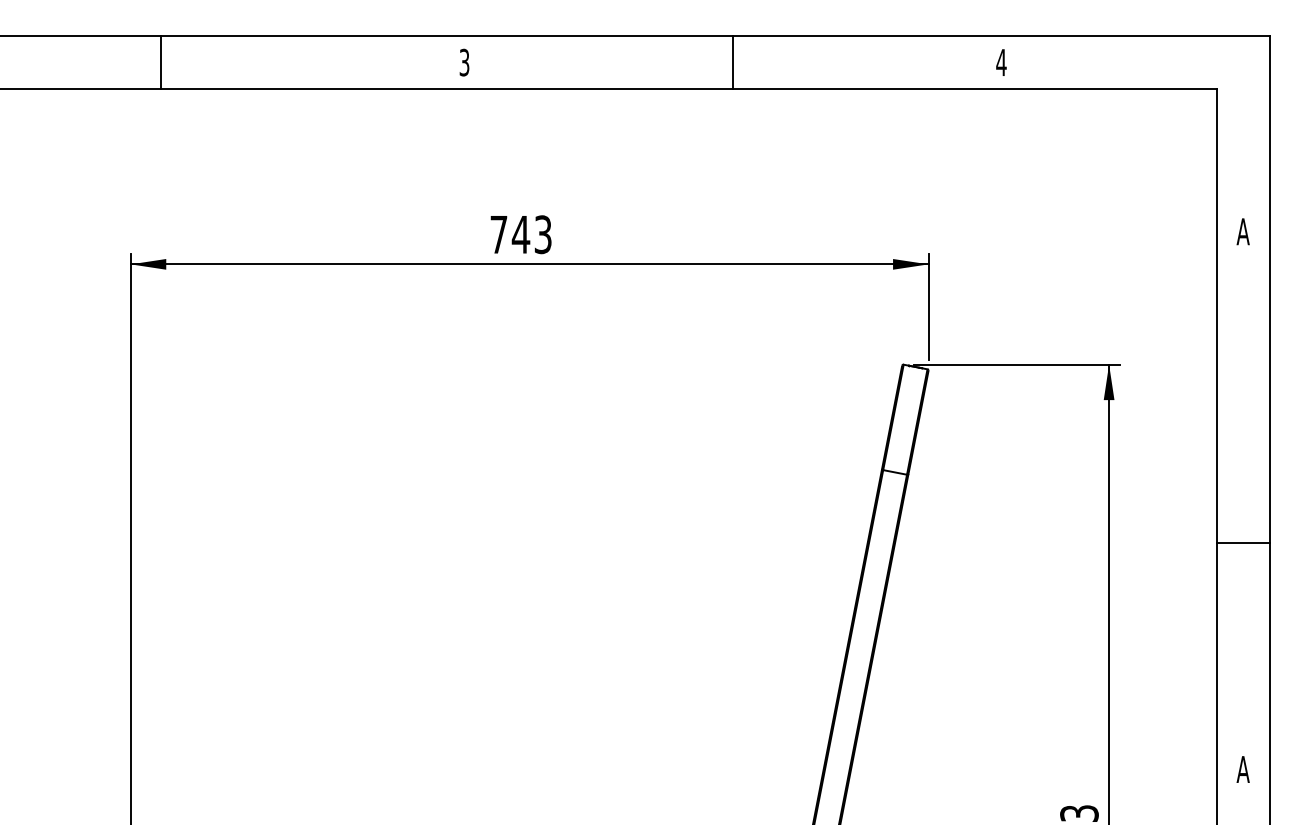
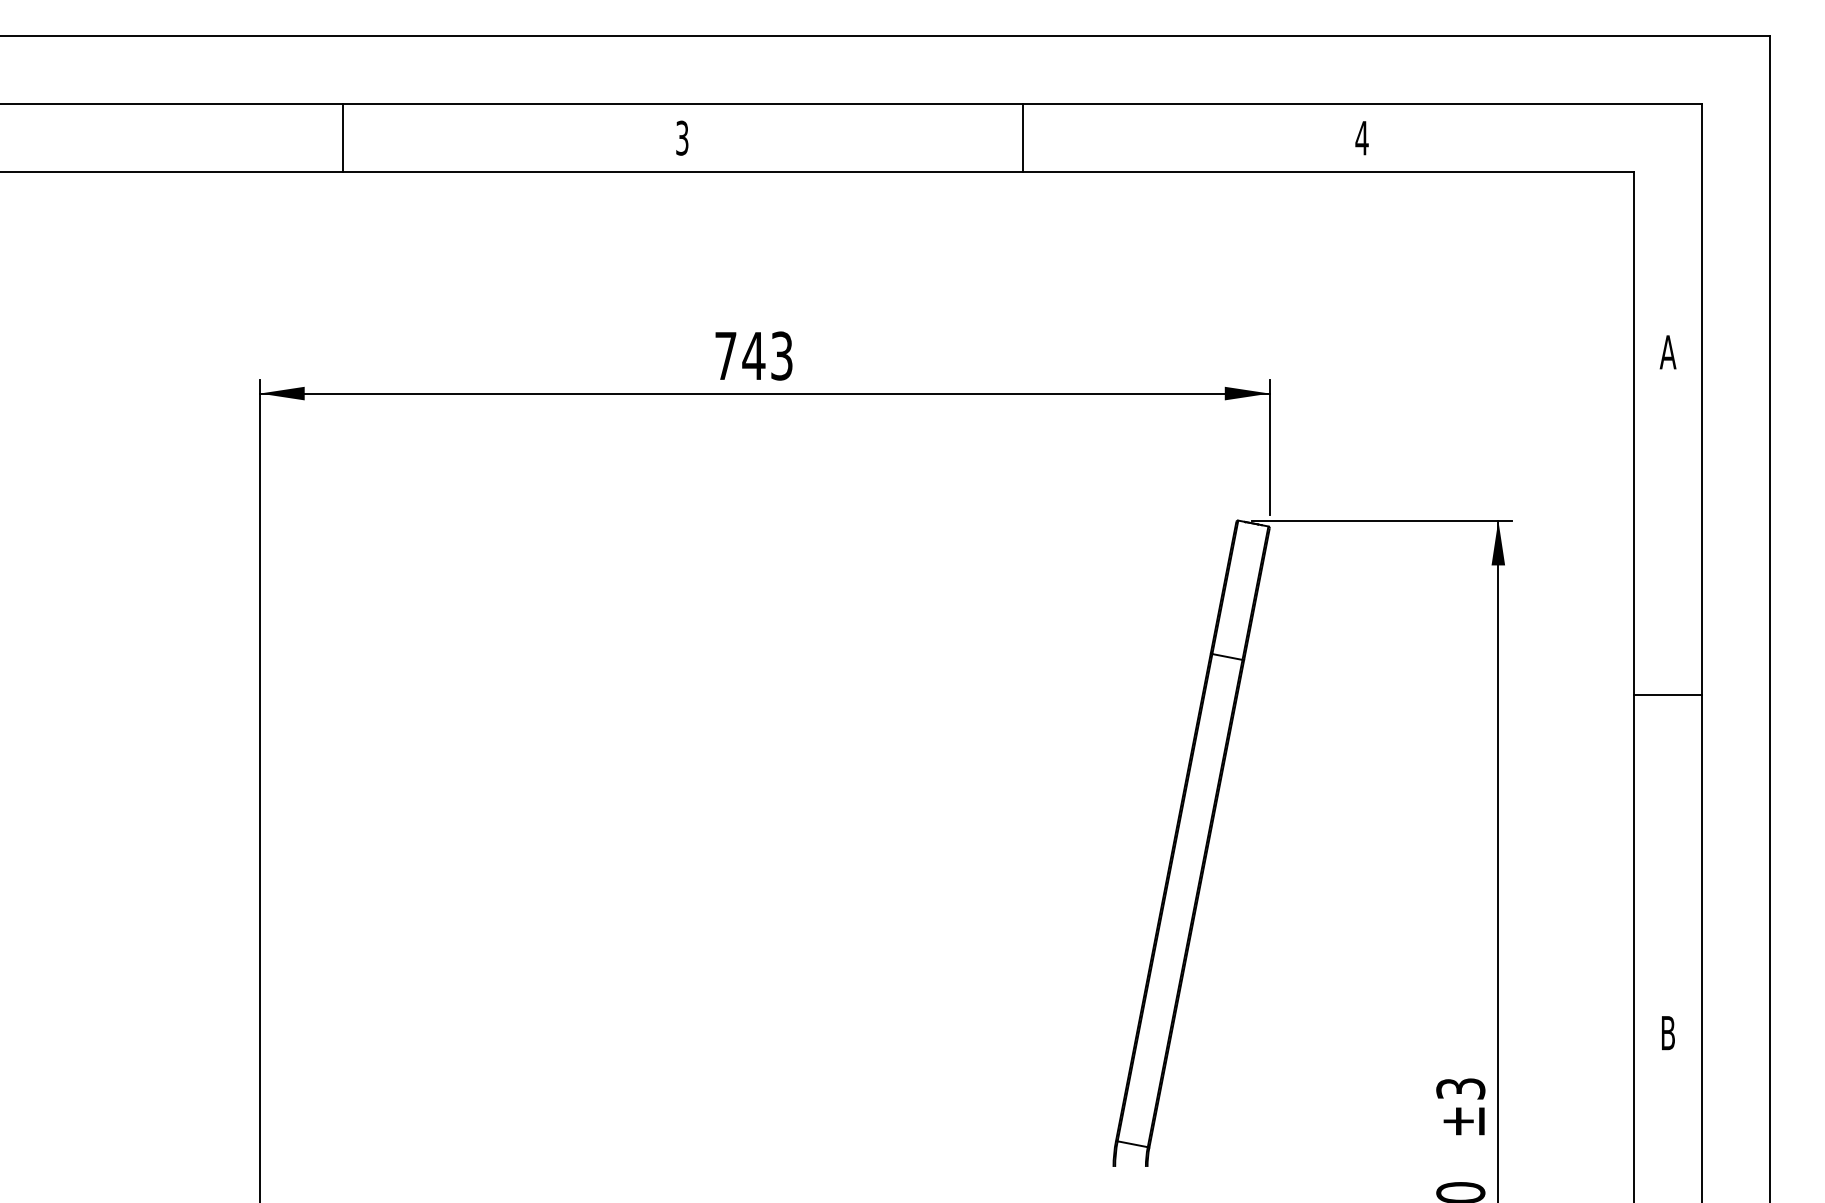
line: (160, 62) -> (342, 137), moved
line: (1243, 543) -> (1668, 695), moved
text: (1242, 769) -> (1667, 1033), A -> B

